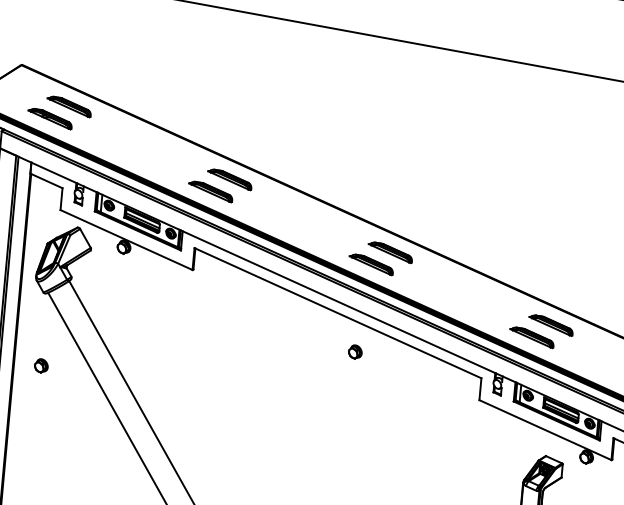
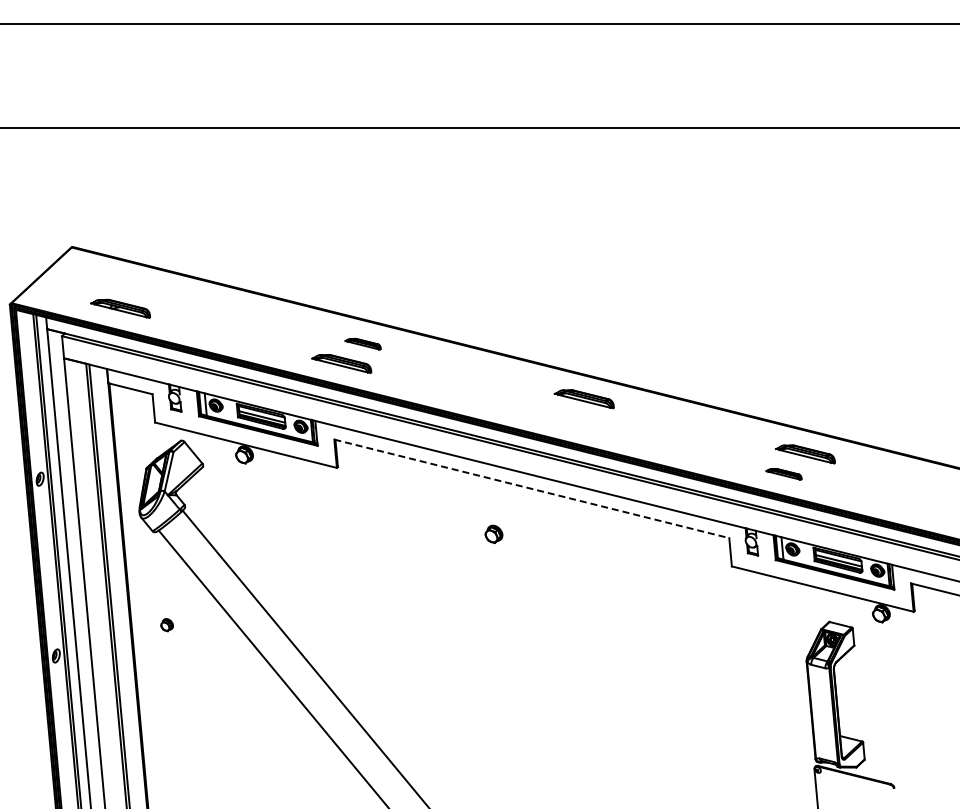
part: (68, 106) -> (141, 288), removed
part: (229, 179) -> (362, 344), size x0.6
part: (371, 264) -> (562, 419), removed
line: (337, 312) -> (531, 488), solid -> dashed
part: (531, 337) -> (783, 474), size x0.6
part: (355, 351) -> (493, 533), moved
part: (40, 365) -> (166, 624), size x0.7

